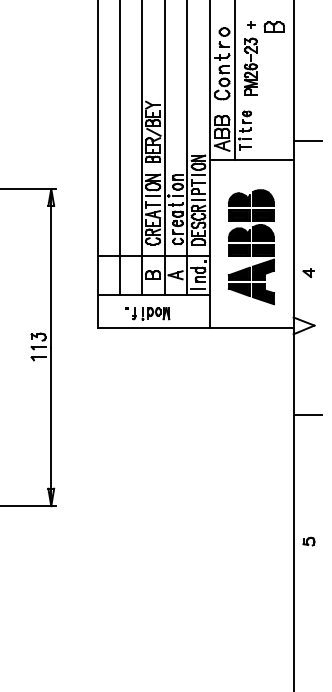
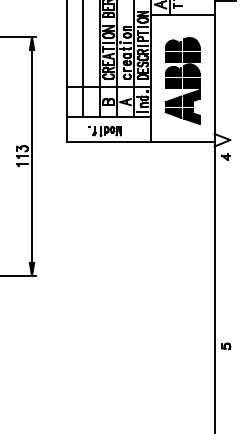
part: (308, 272) -> (225, 156), moved
line: (307, 415) -> (224, 207), removed
part: (308, 541) -> (225, 346), moved

